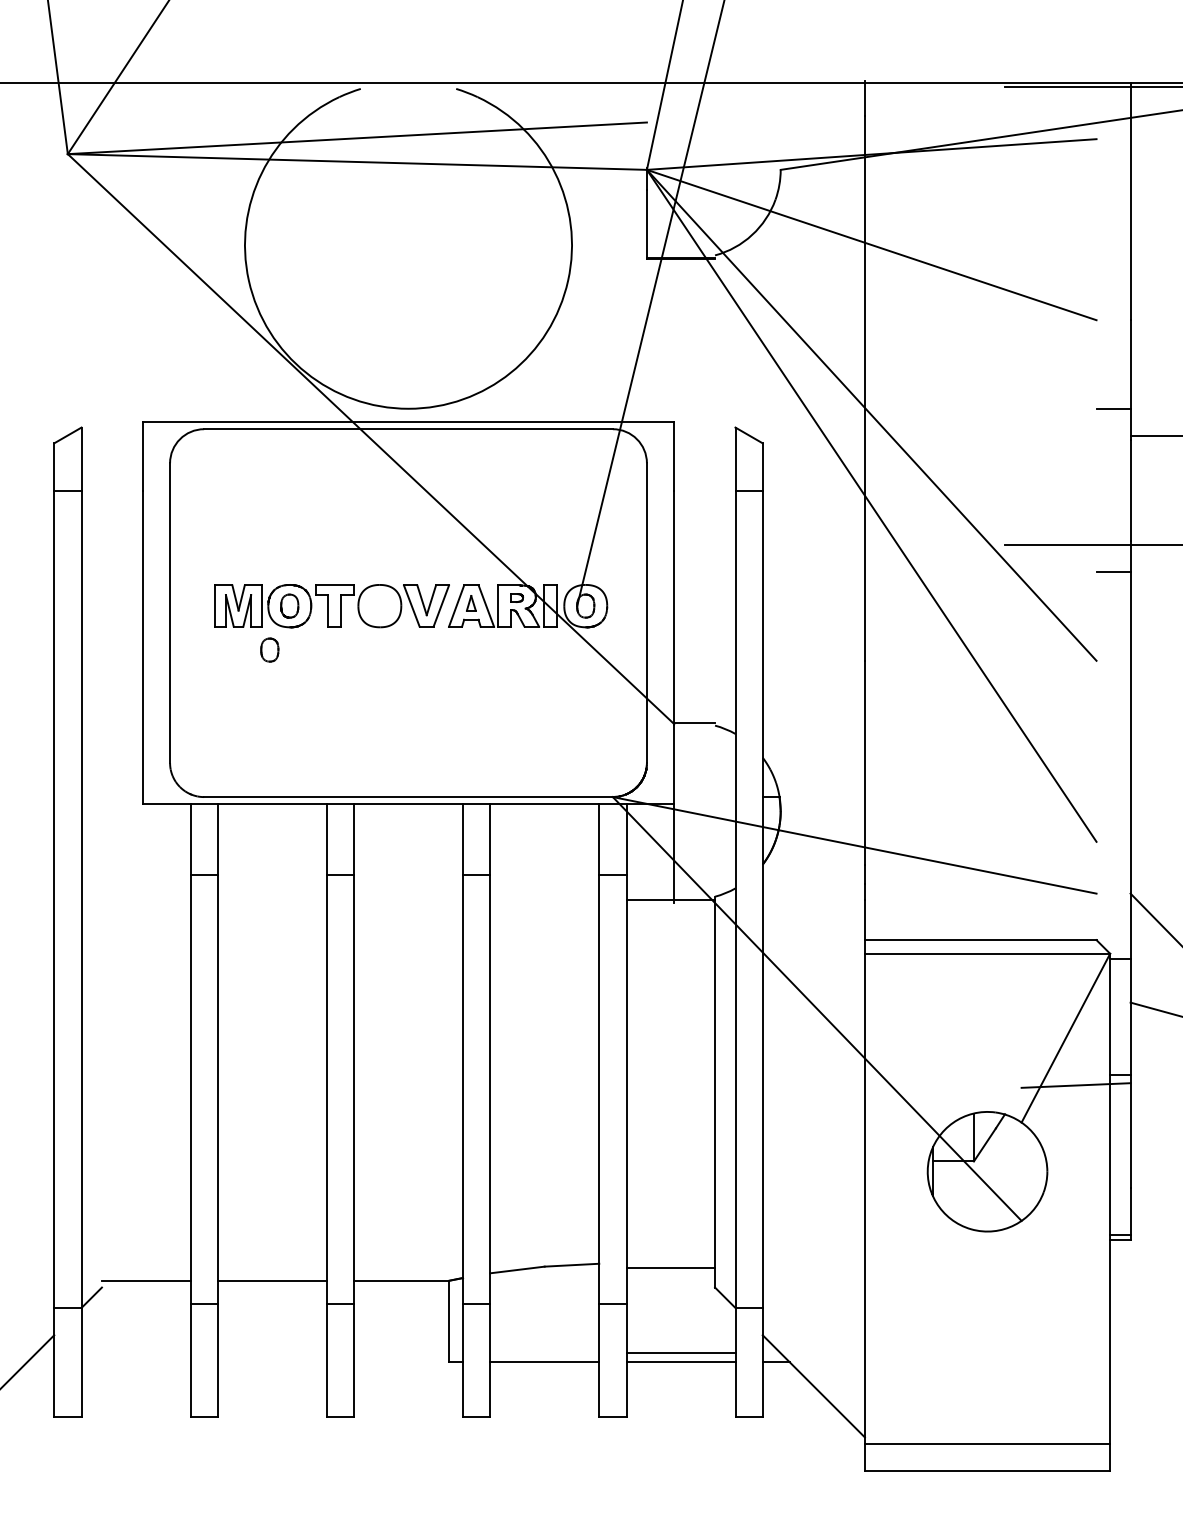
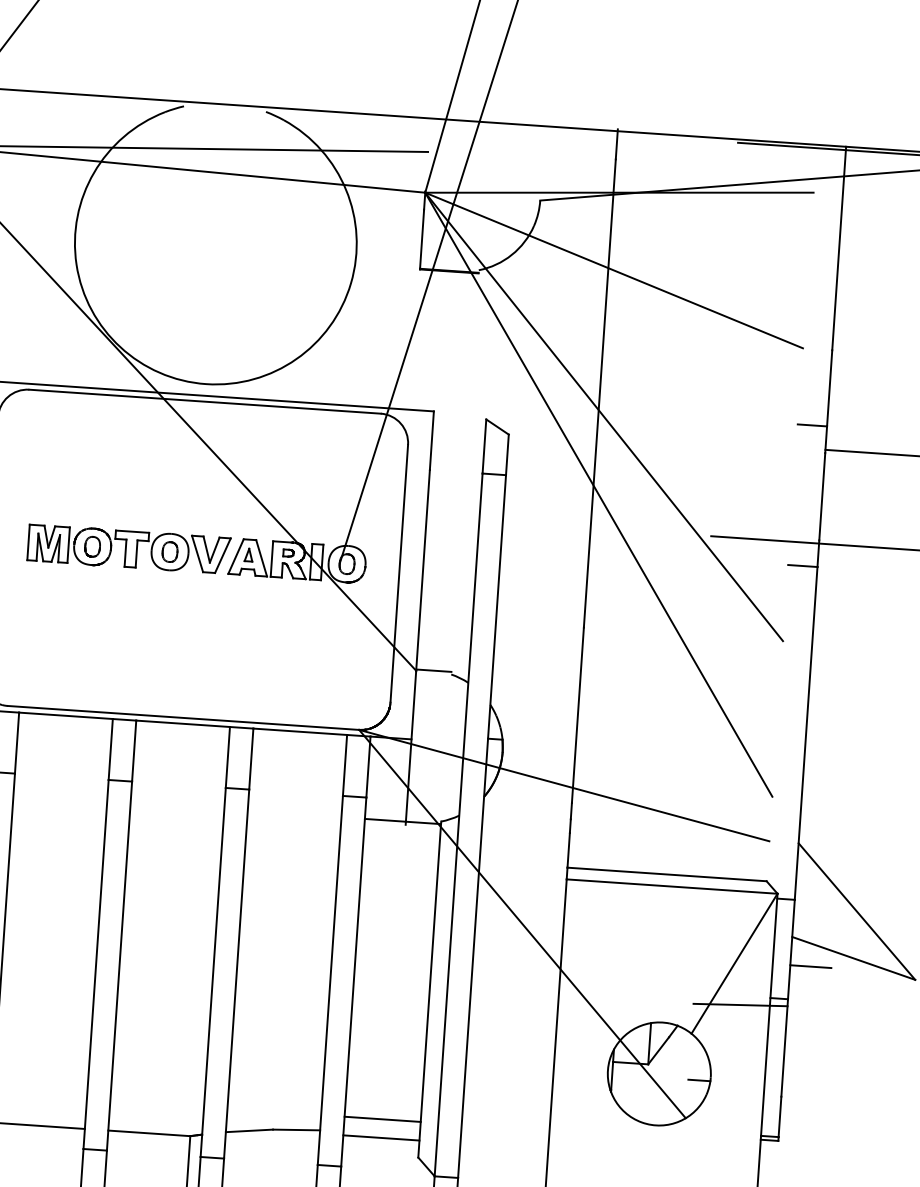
part: (269, 649) -> (169, 551), moved
line: (1154, 1035) -> (810, 966), added
line: (1034, 1176) -> (699, 1080), added
line: (670, 1246) -> (382, 1119), added

